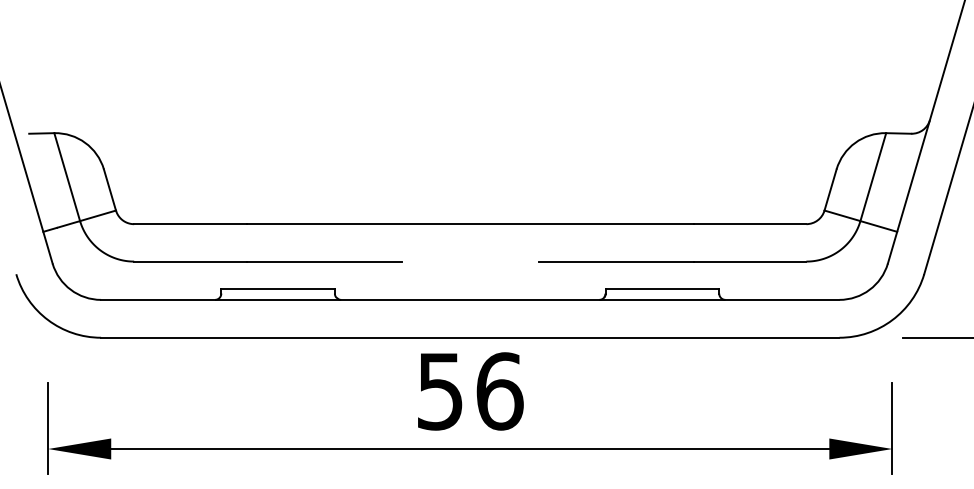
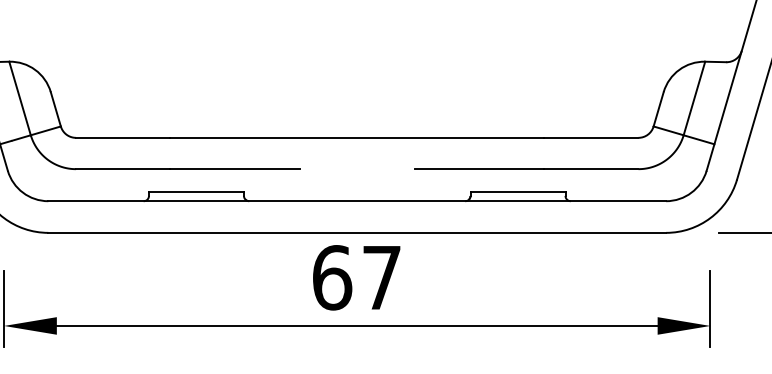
text: (470, 391) -> (357, 277), 56 -> 67

